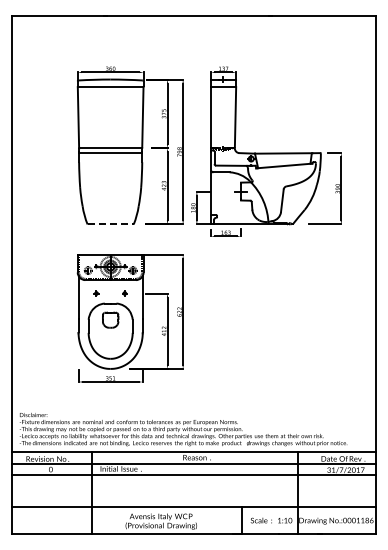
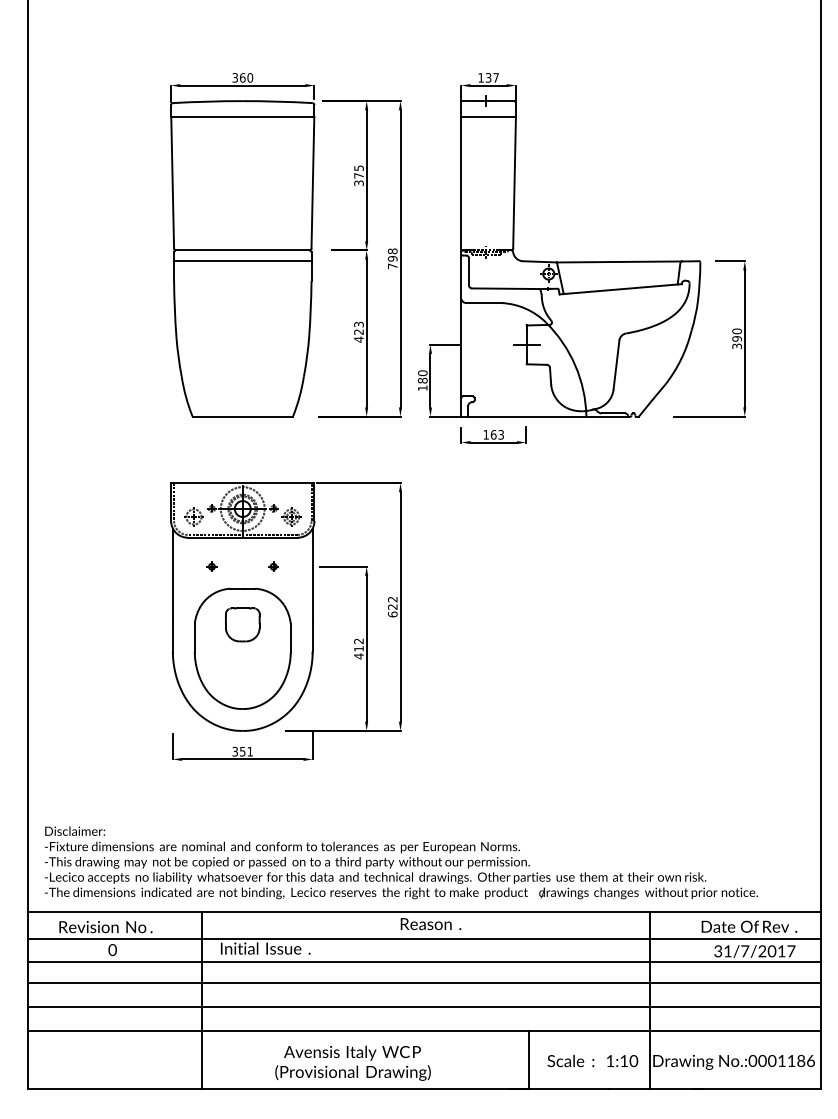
line: (111, 224) -> (244, 416), dashed -> solid
line: (193, 484) -> (423, 982), added
line: (193, 495) -> (423, 1006), added

